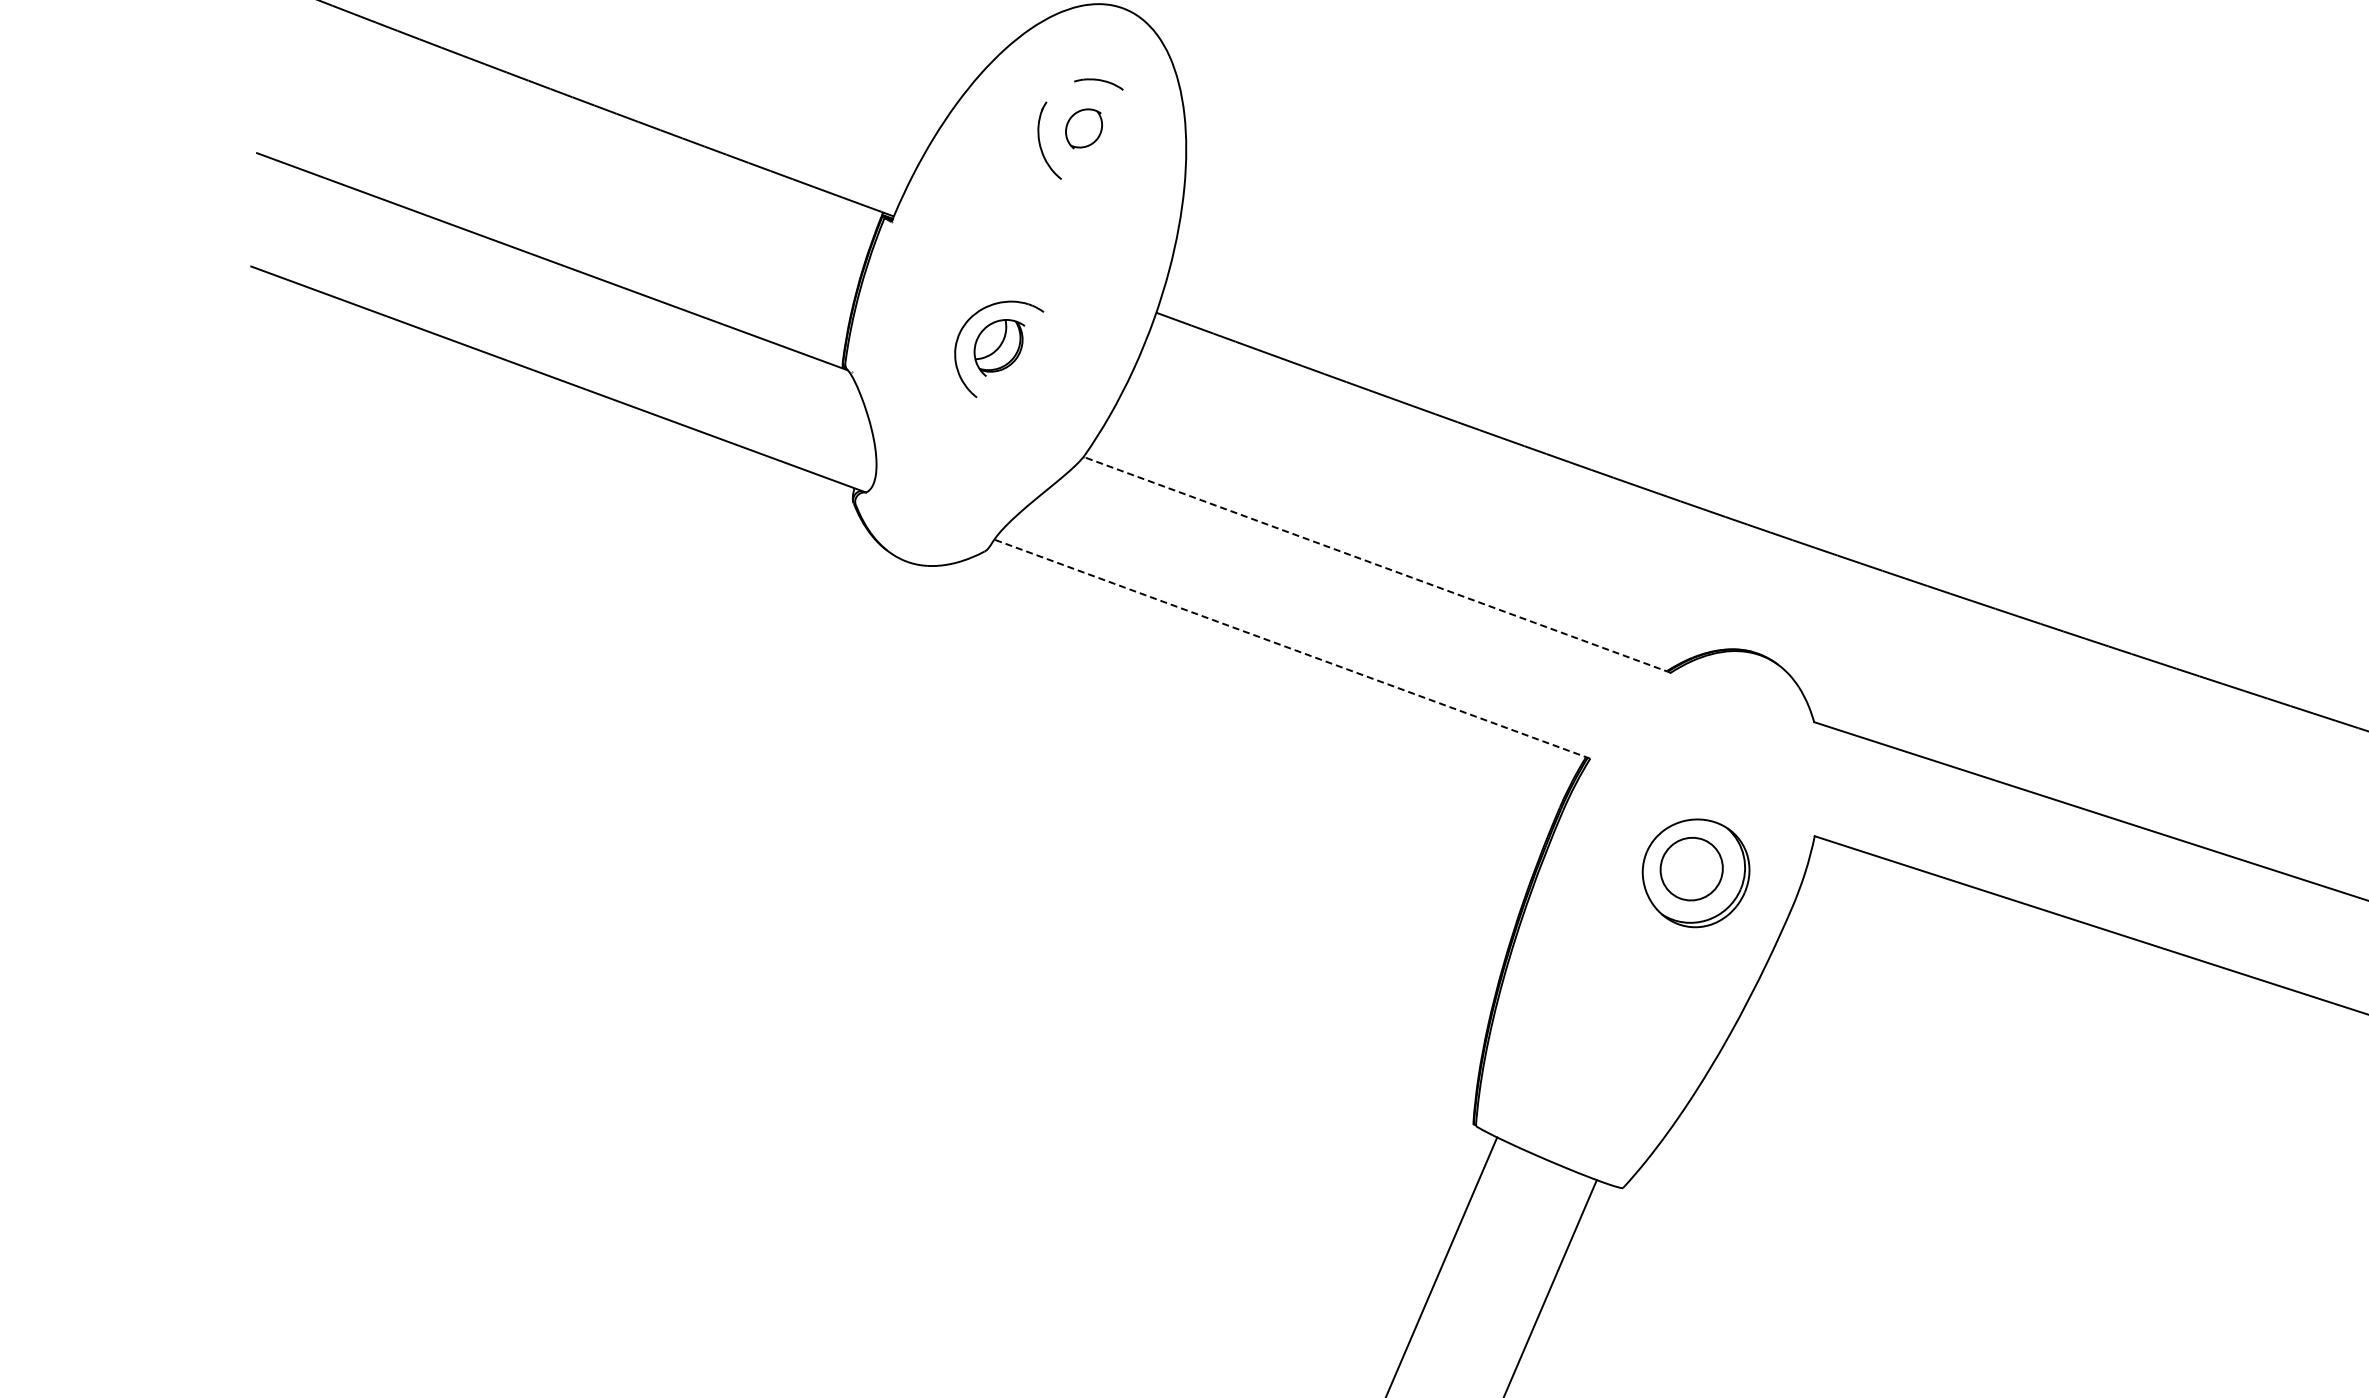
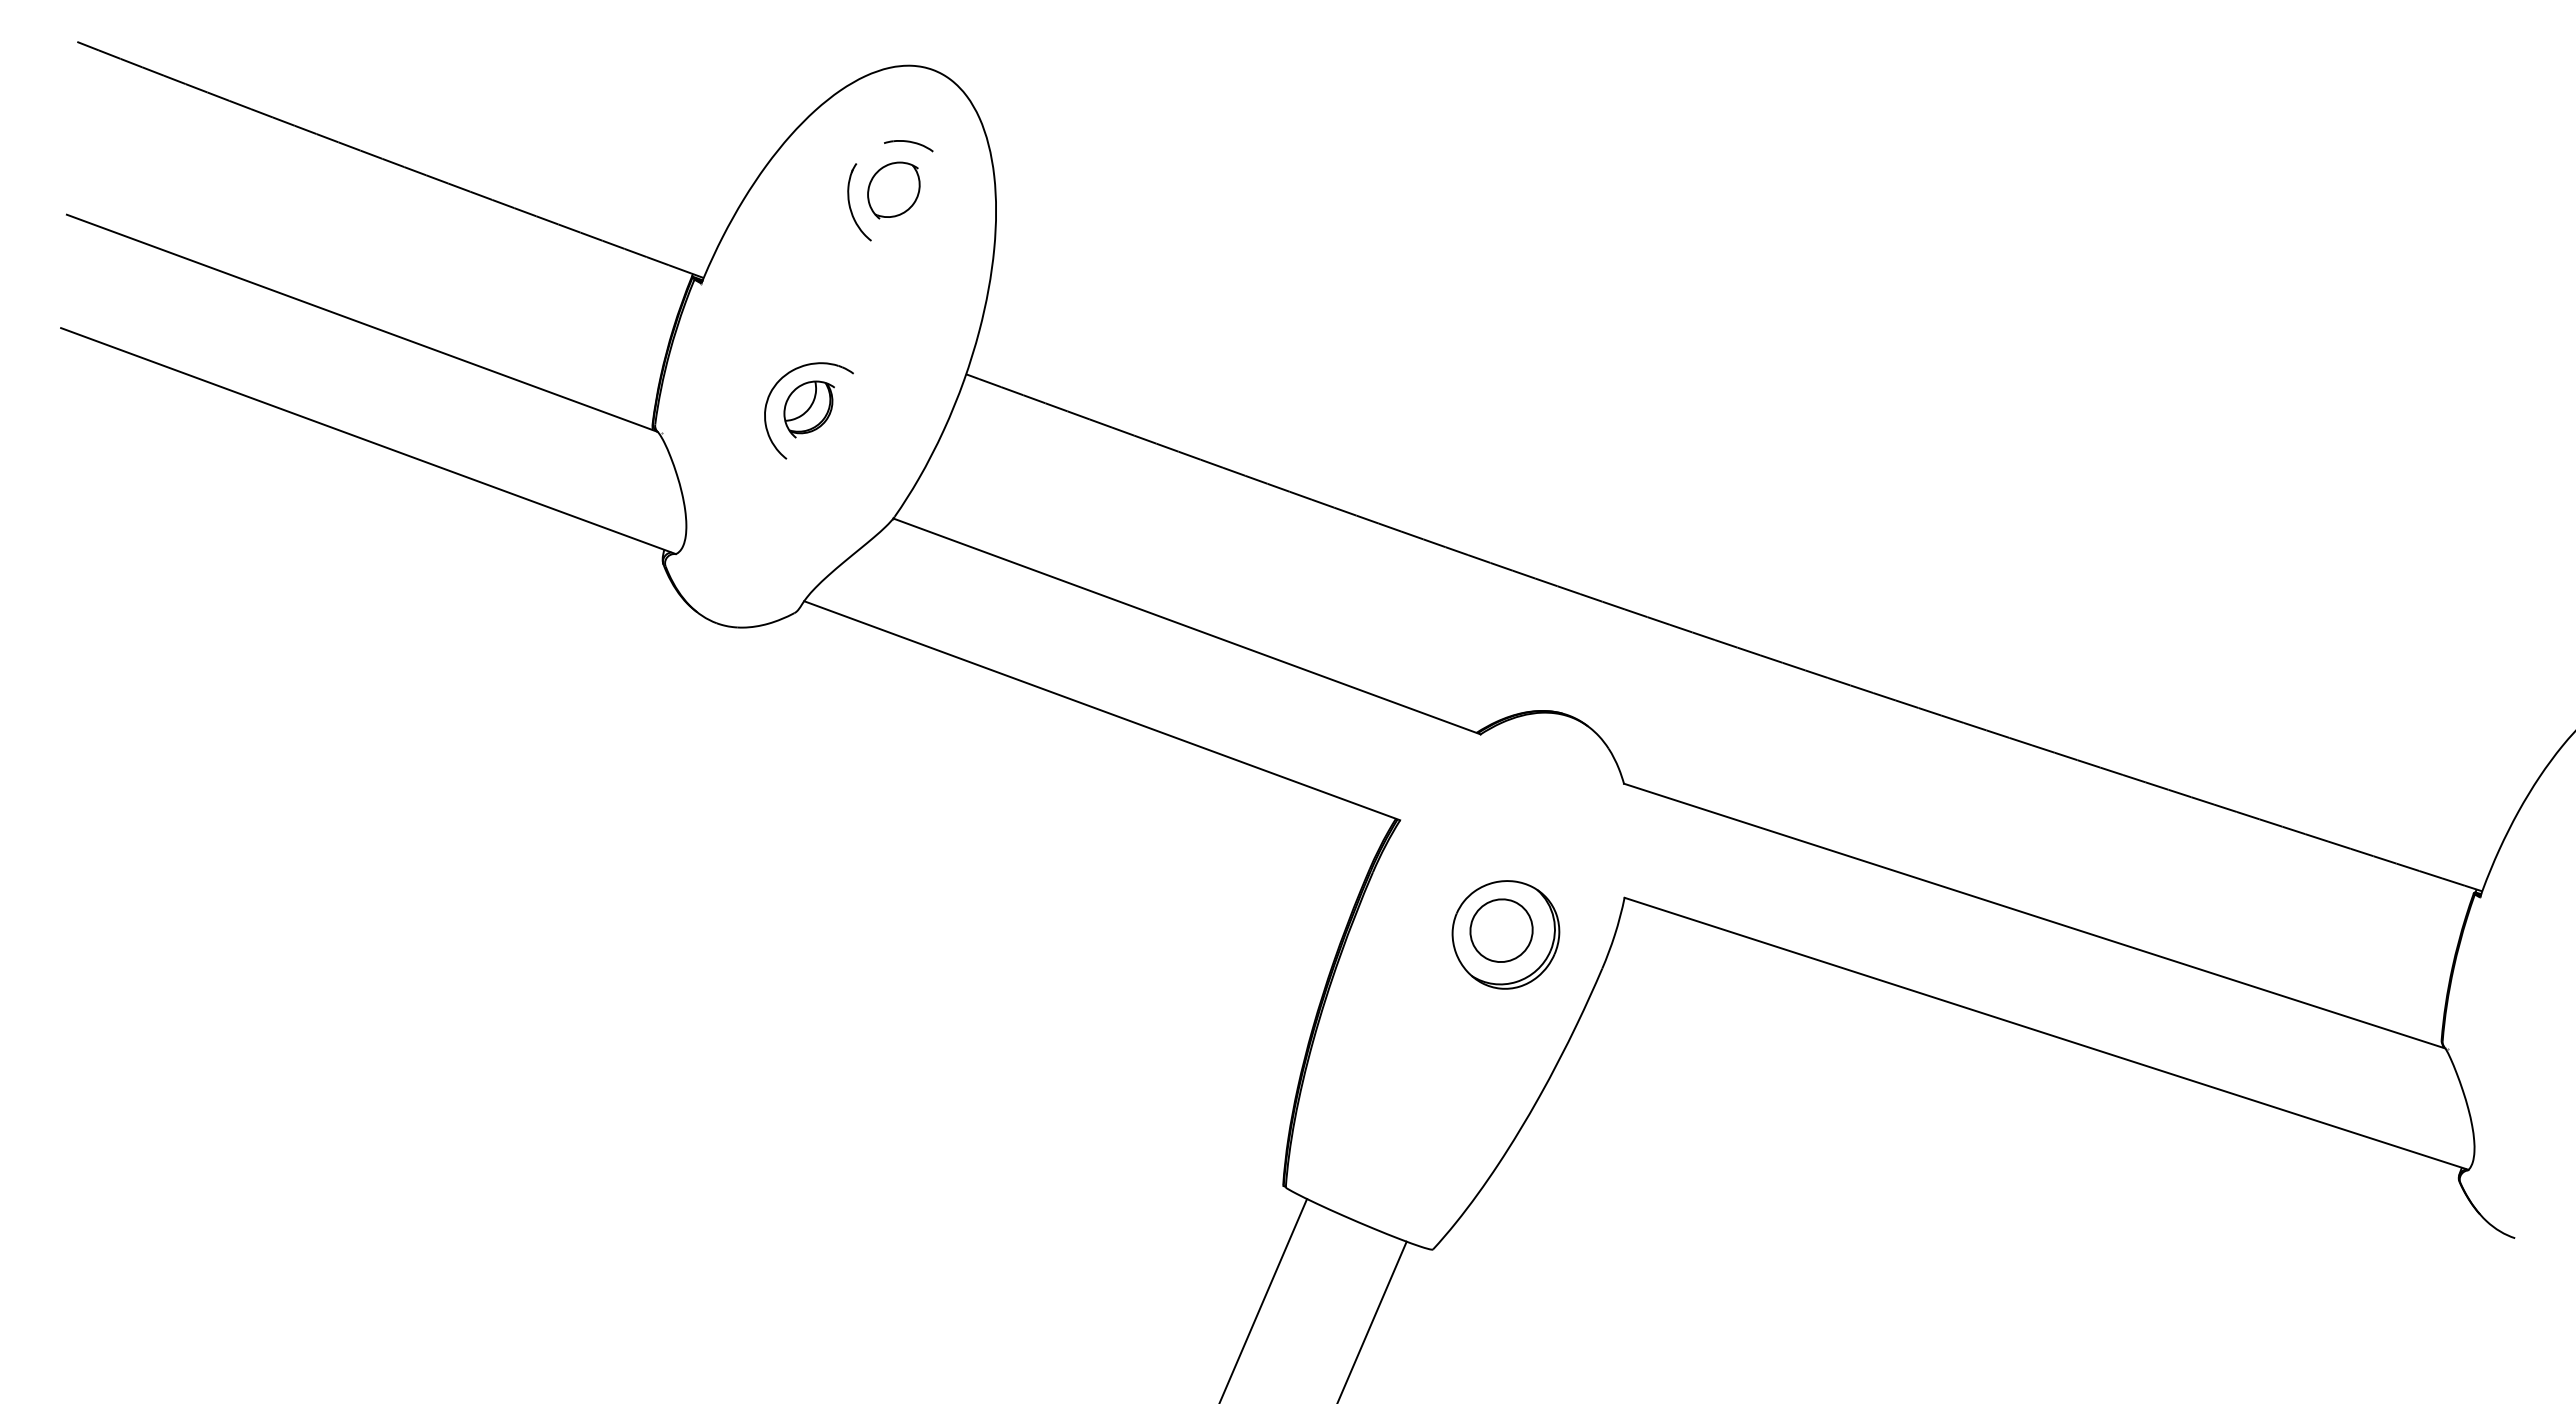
part: (1083, 128) -> (893, 190), size x1.43
line: (1377, 564) -> (1187, 626), dashed -> solid
line: (1291, 648) -> (1101, 710), dashed -> solid

